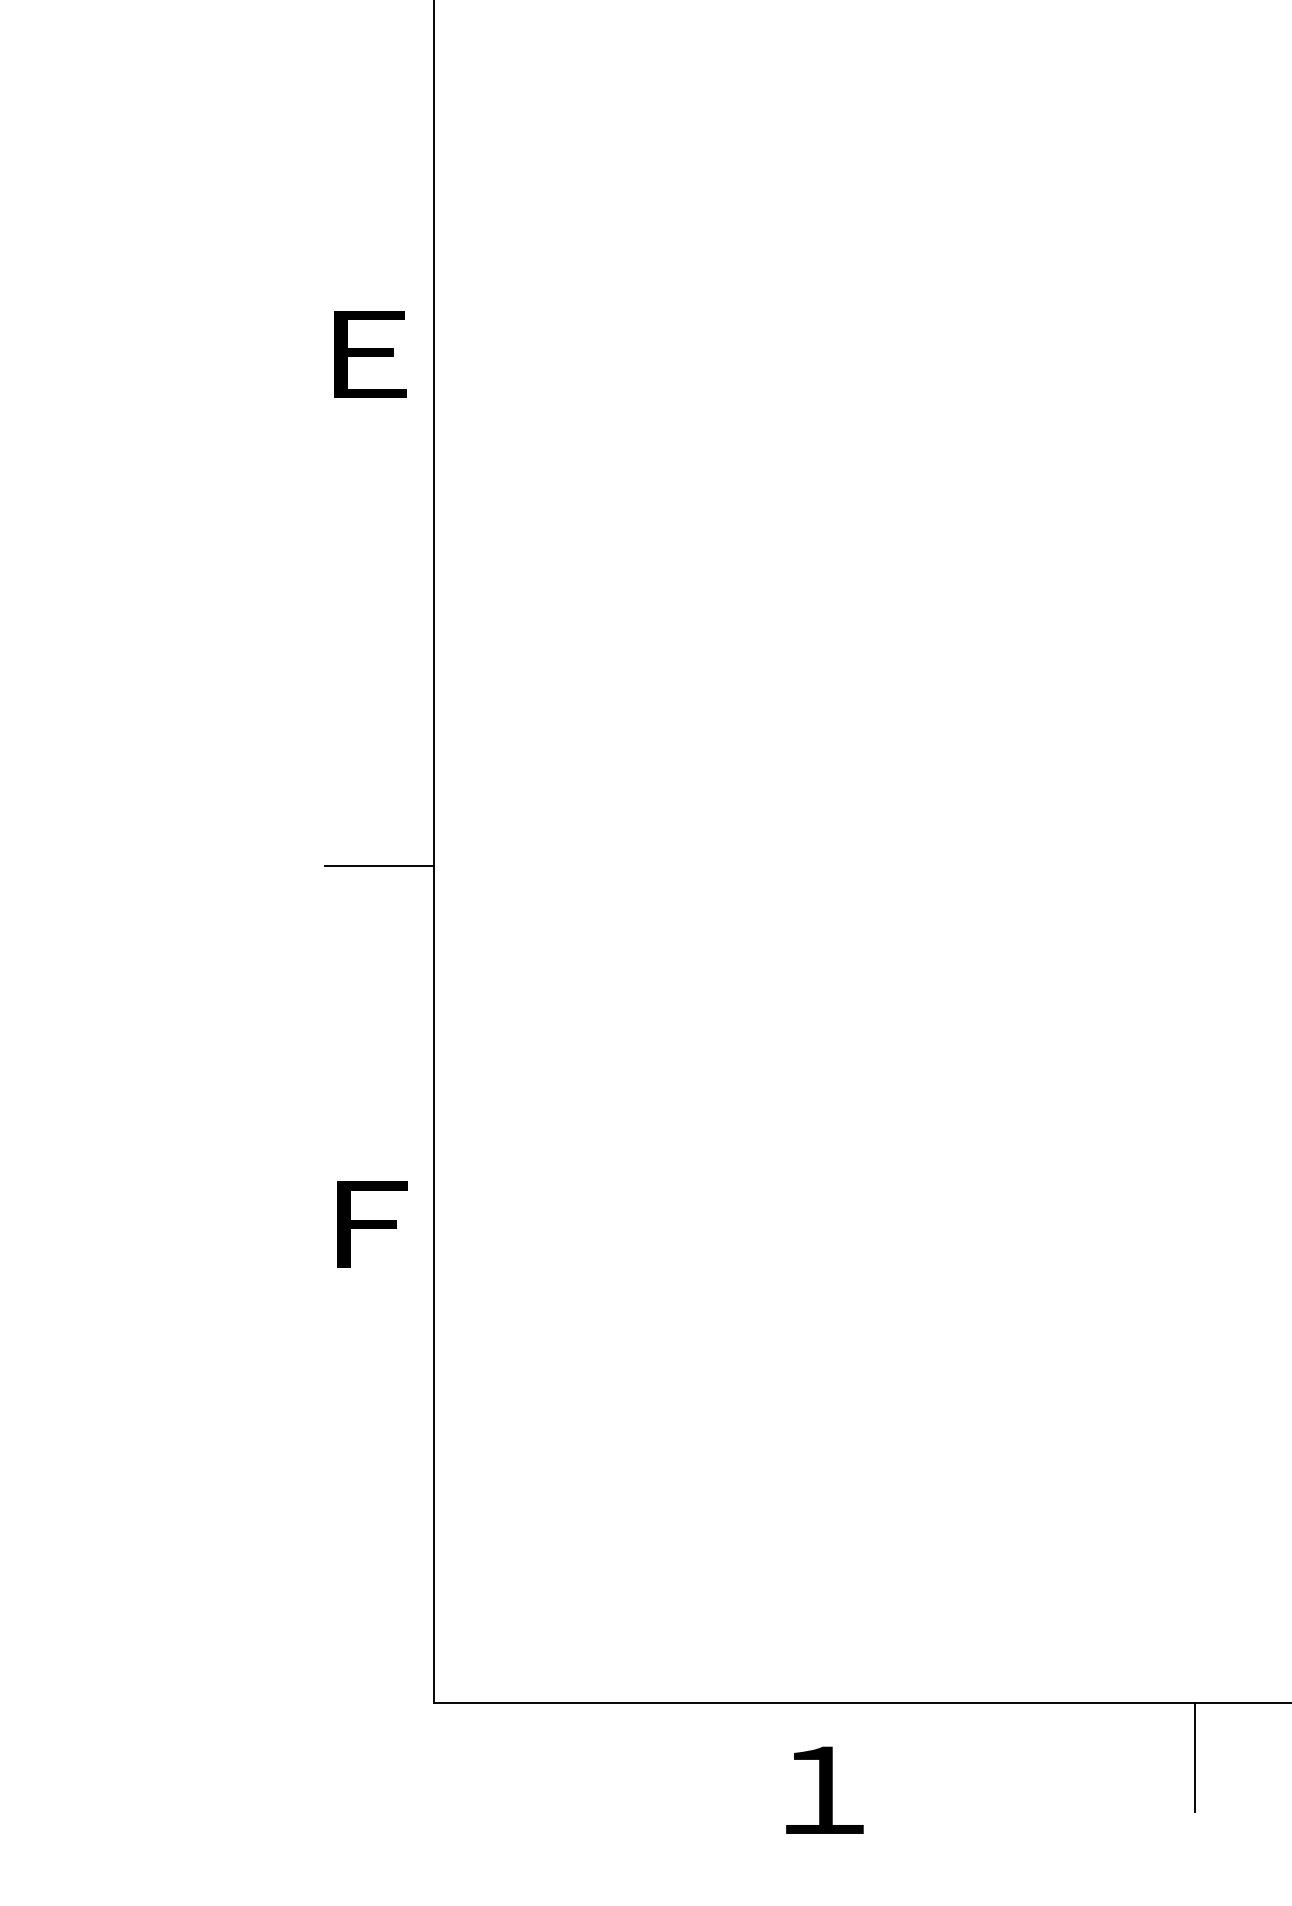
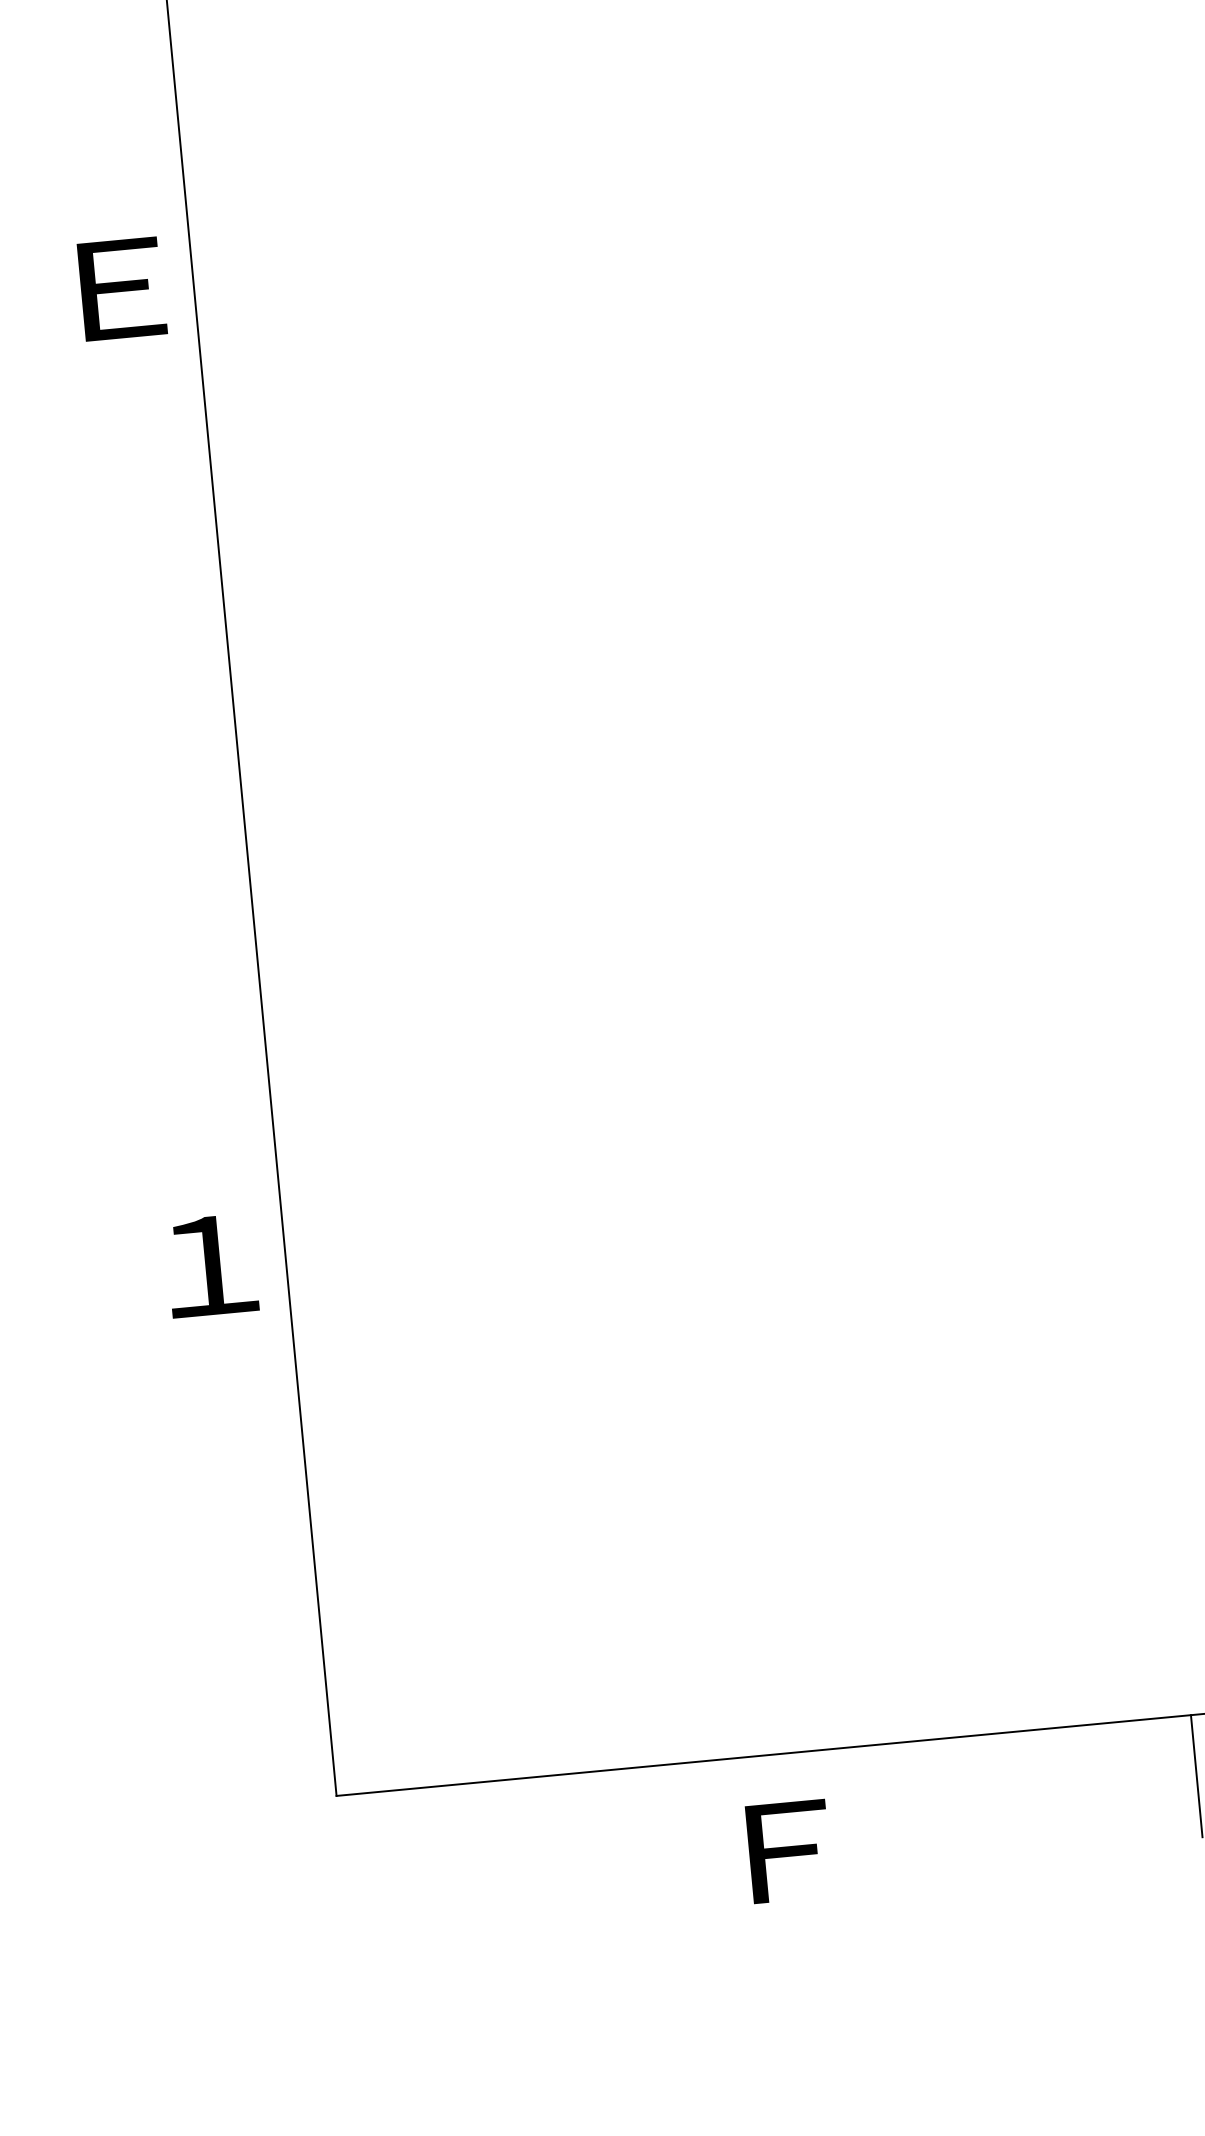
line: (379, 865) -> (186, 861), removed
text: (368, 1224) -> (212, 1265), Ｆ -> １
text: (825, 1789) -> (784, 1850), １ -> Ｆ

